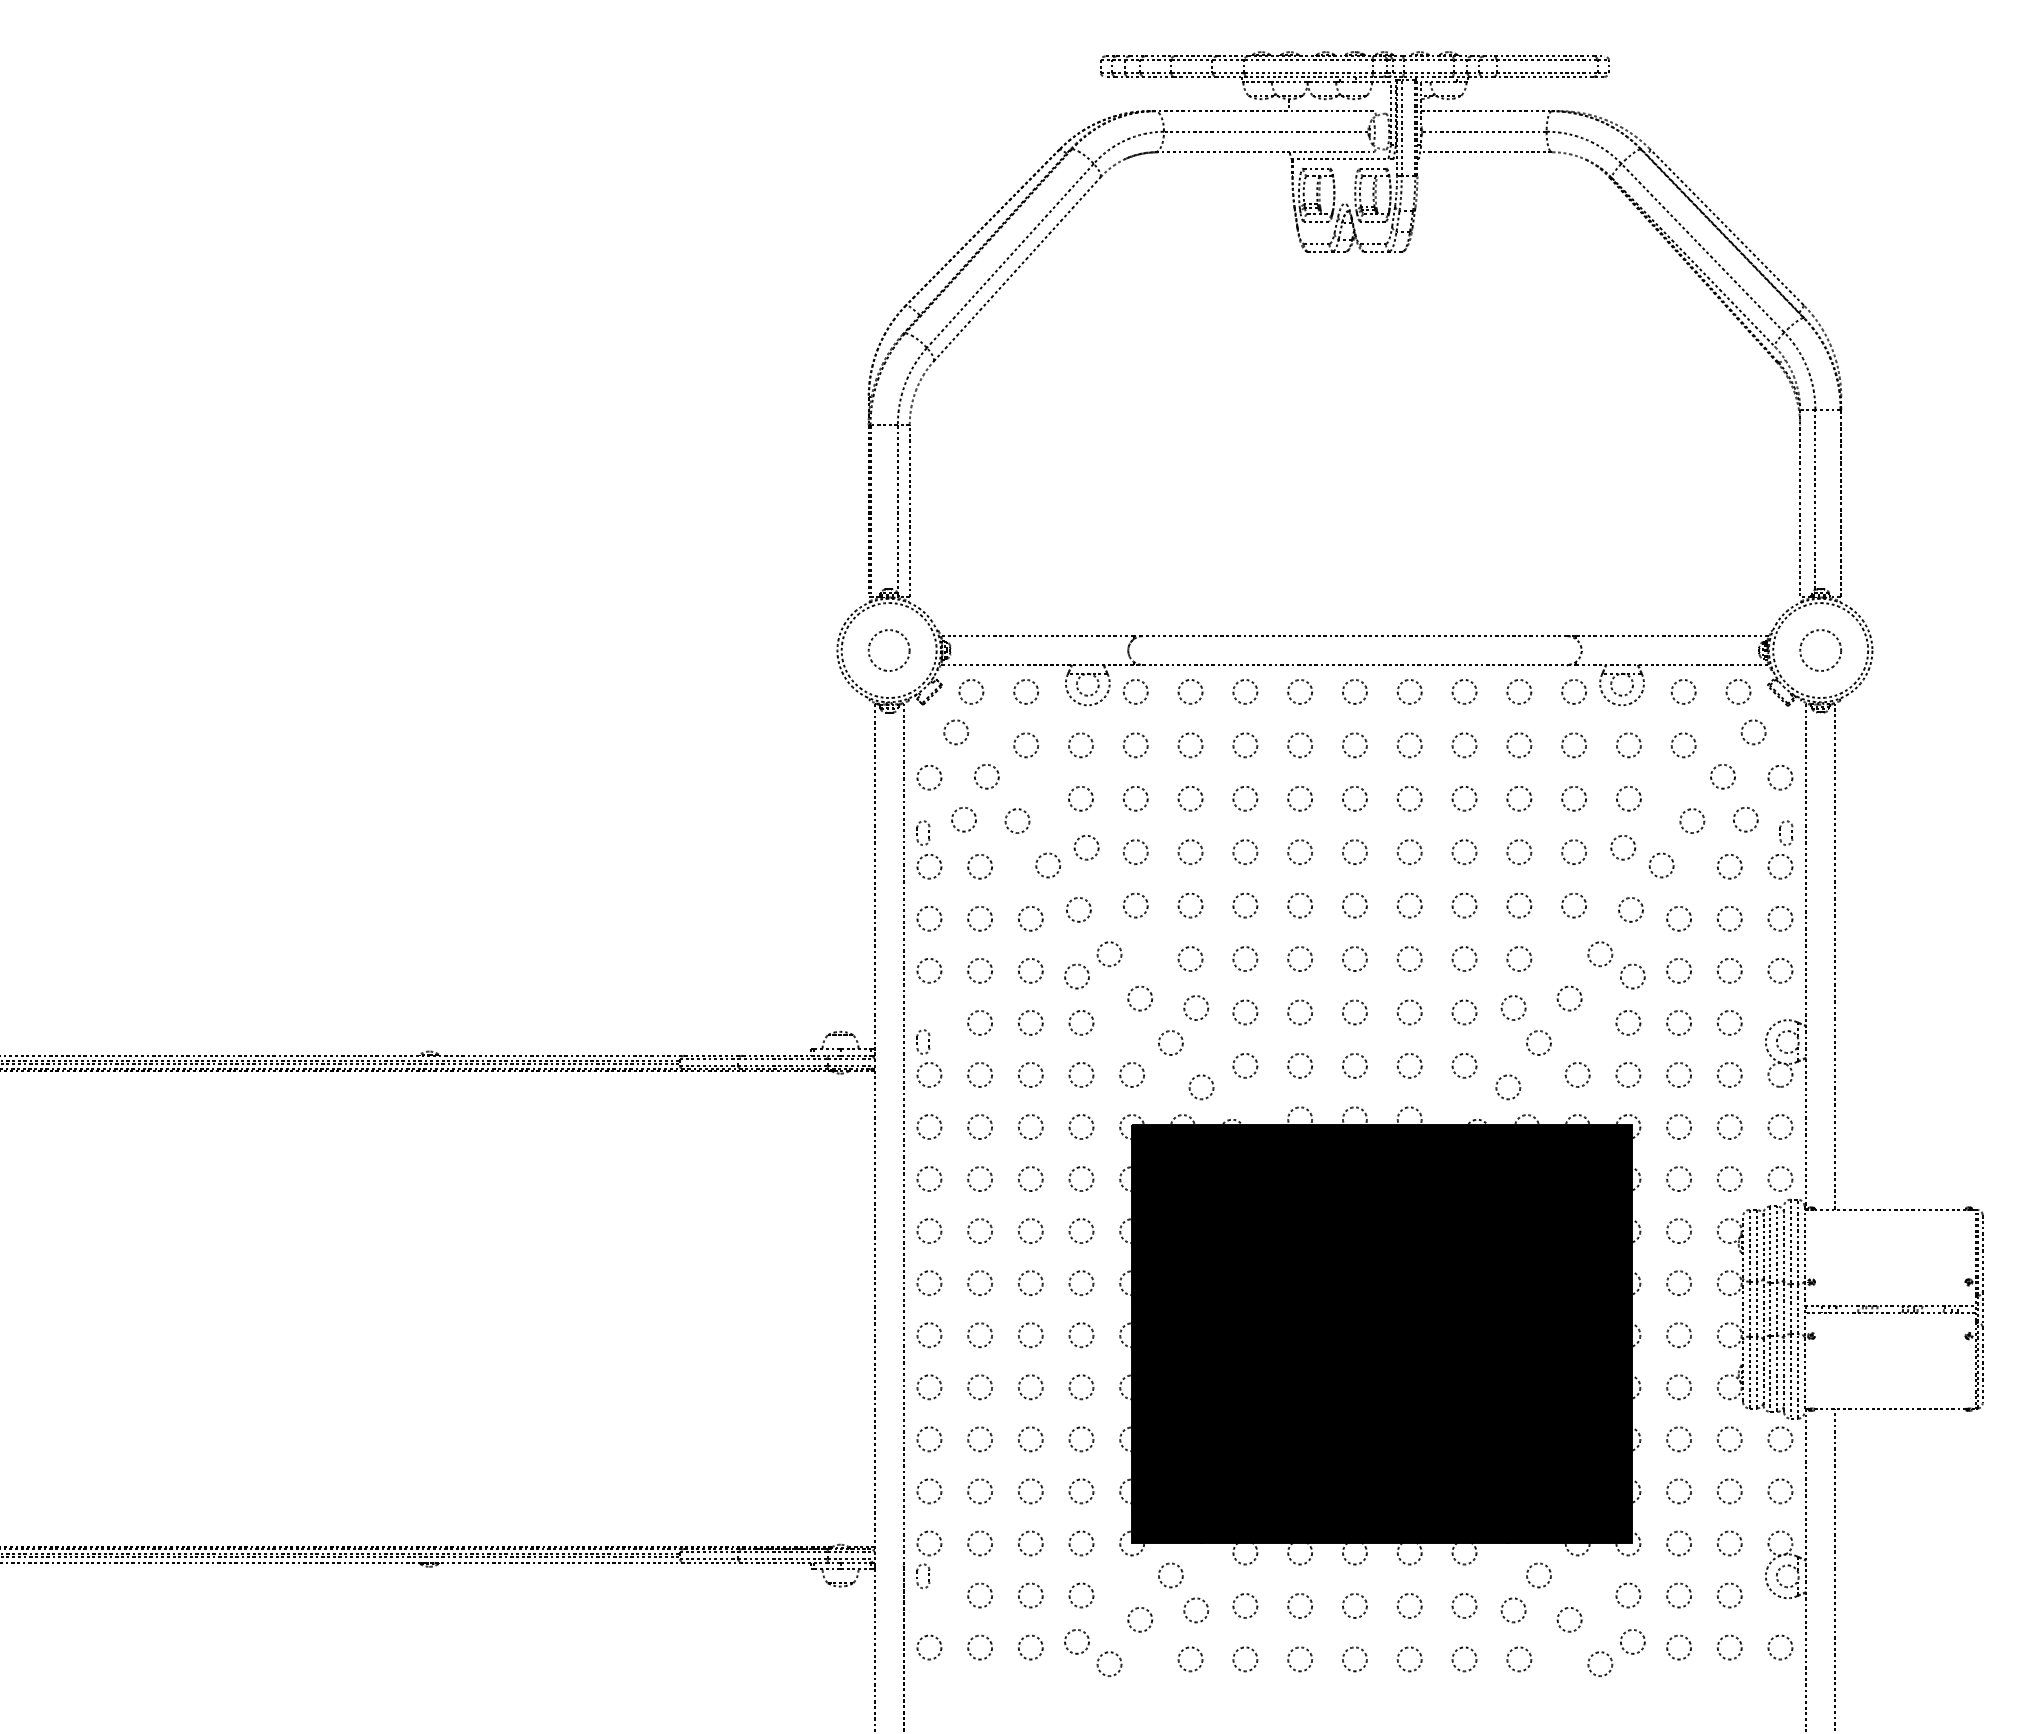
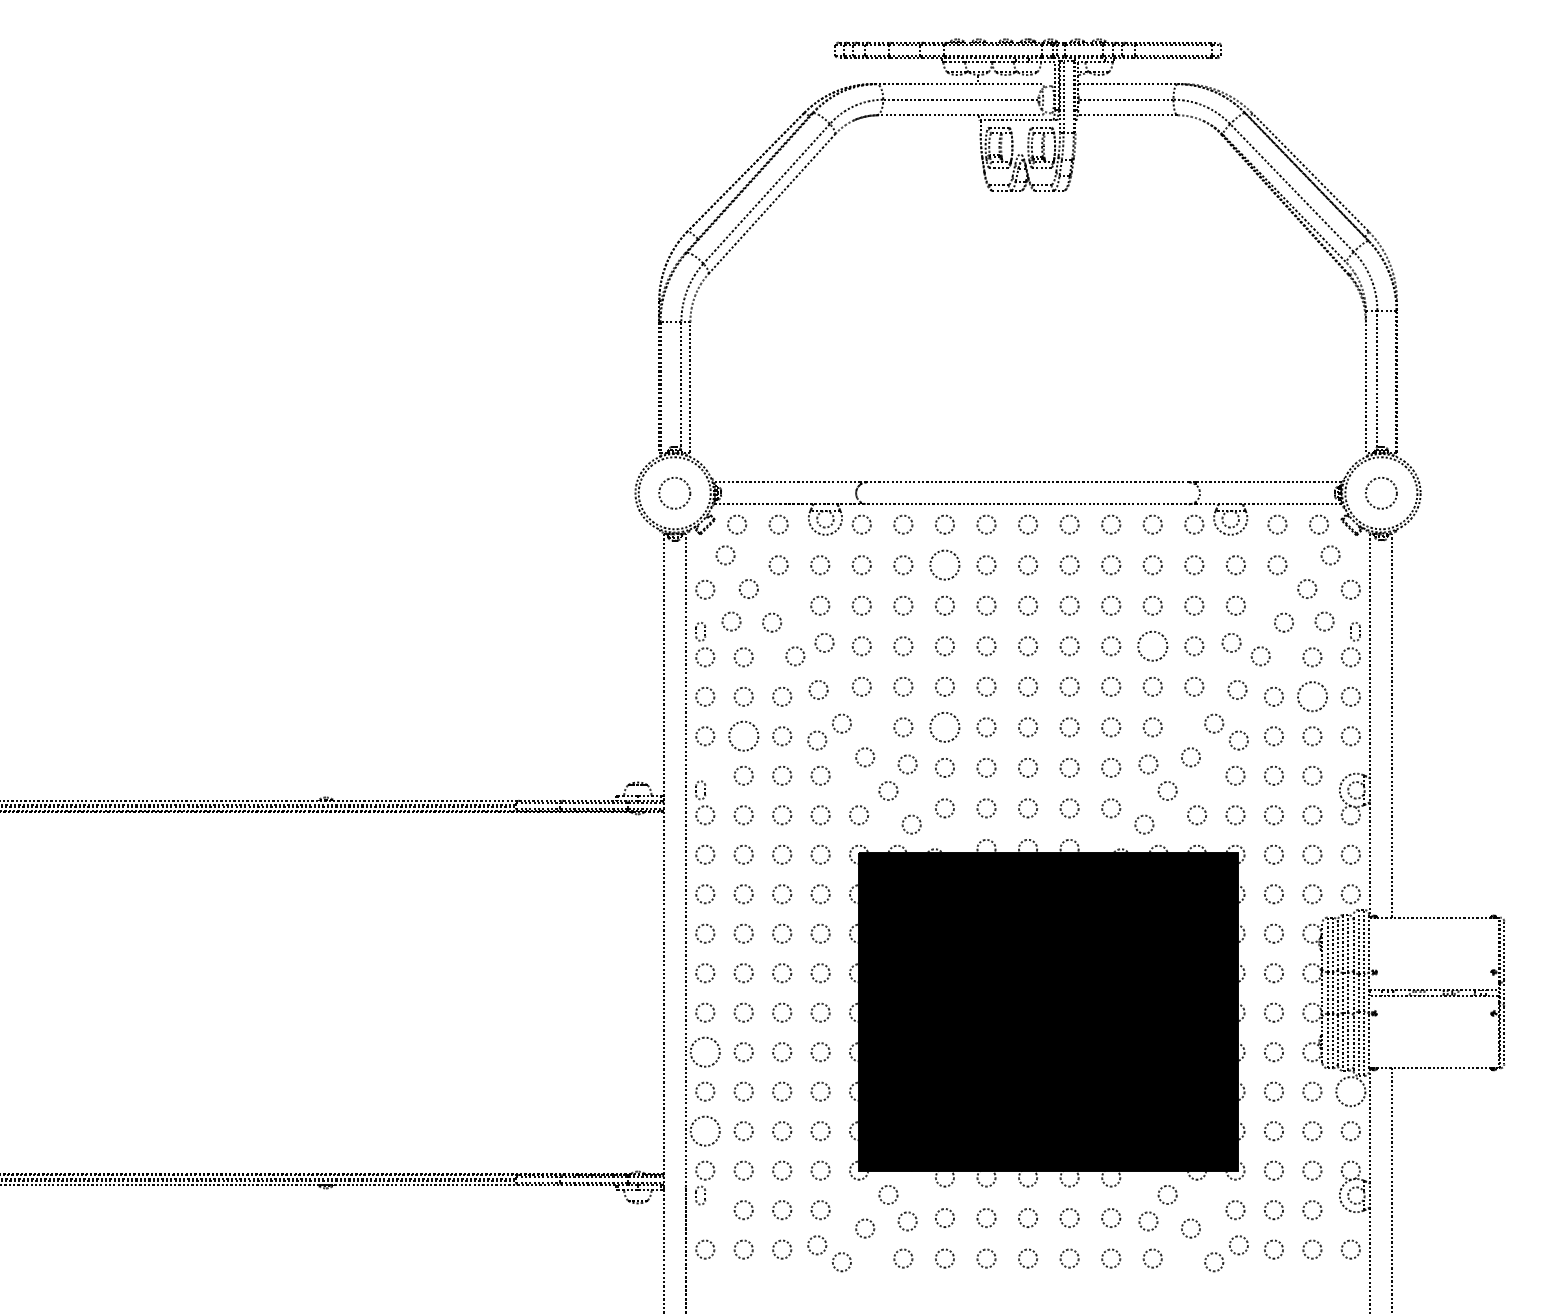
circle: (1245, 745) -> (945, 565), size x1.6
circle: (1519, 852) -> (1152, 646), size x1.6
circle: (1729, 918) -> (1312, 696), size x1.6
circle: (1245, 958) -> (945, 726), size x1.6
circle: (979, 970) -> (743, 736), size x1.6
circle: (929, 1387) -> (705, 1052), size x1.6
circle: (1780, 1439) -> (1350, 1091), size x1.6
circle: (929, 1491) -> (705, 1131), size x1.6

